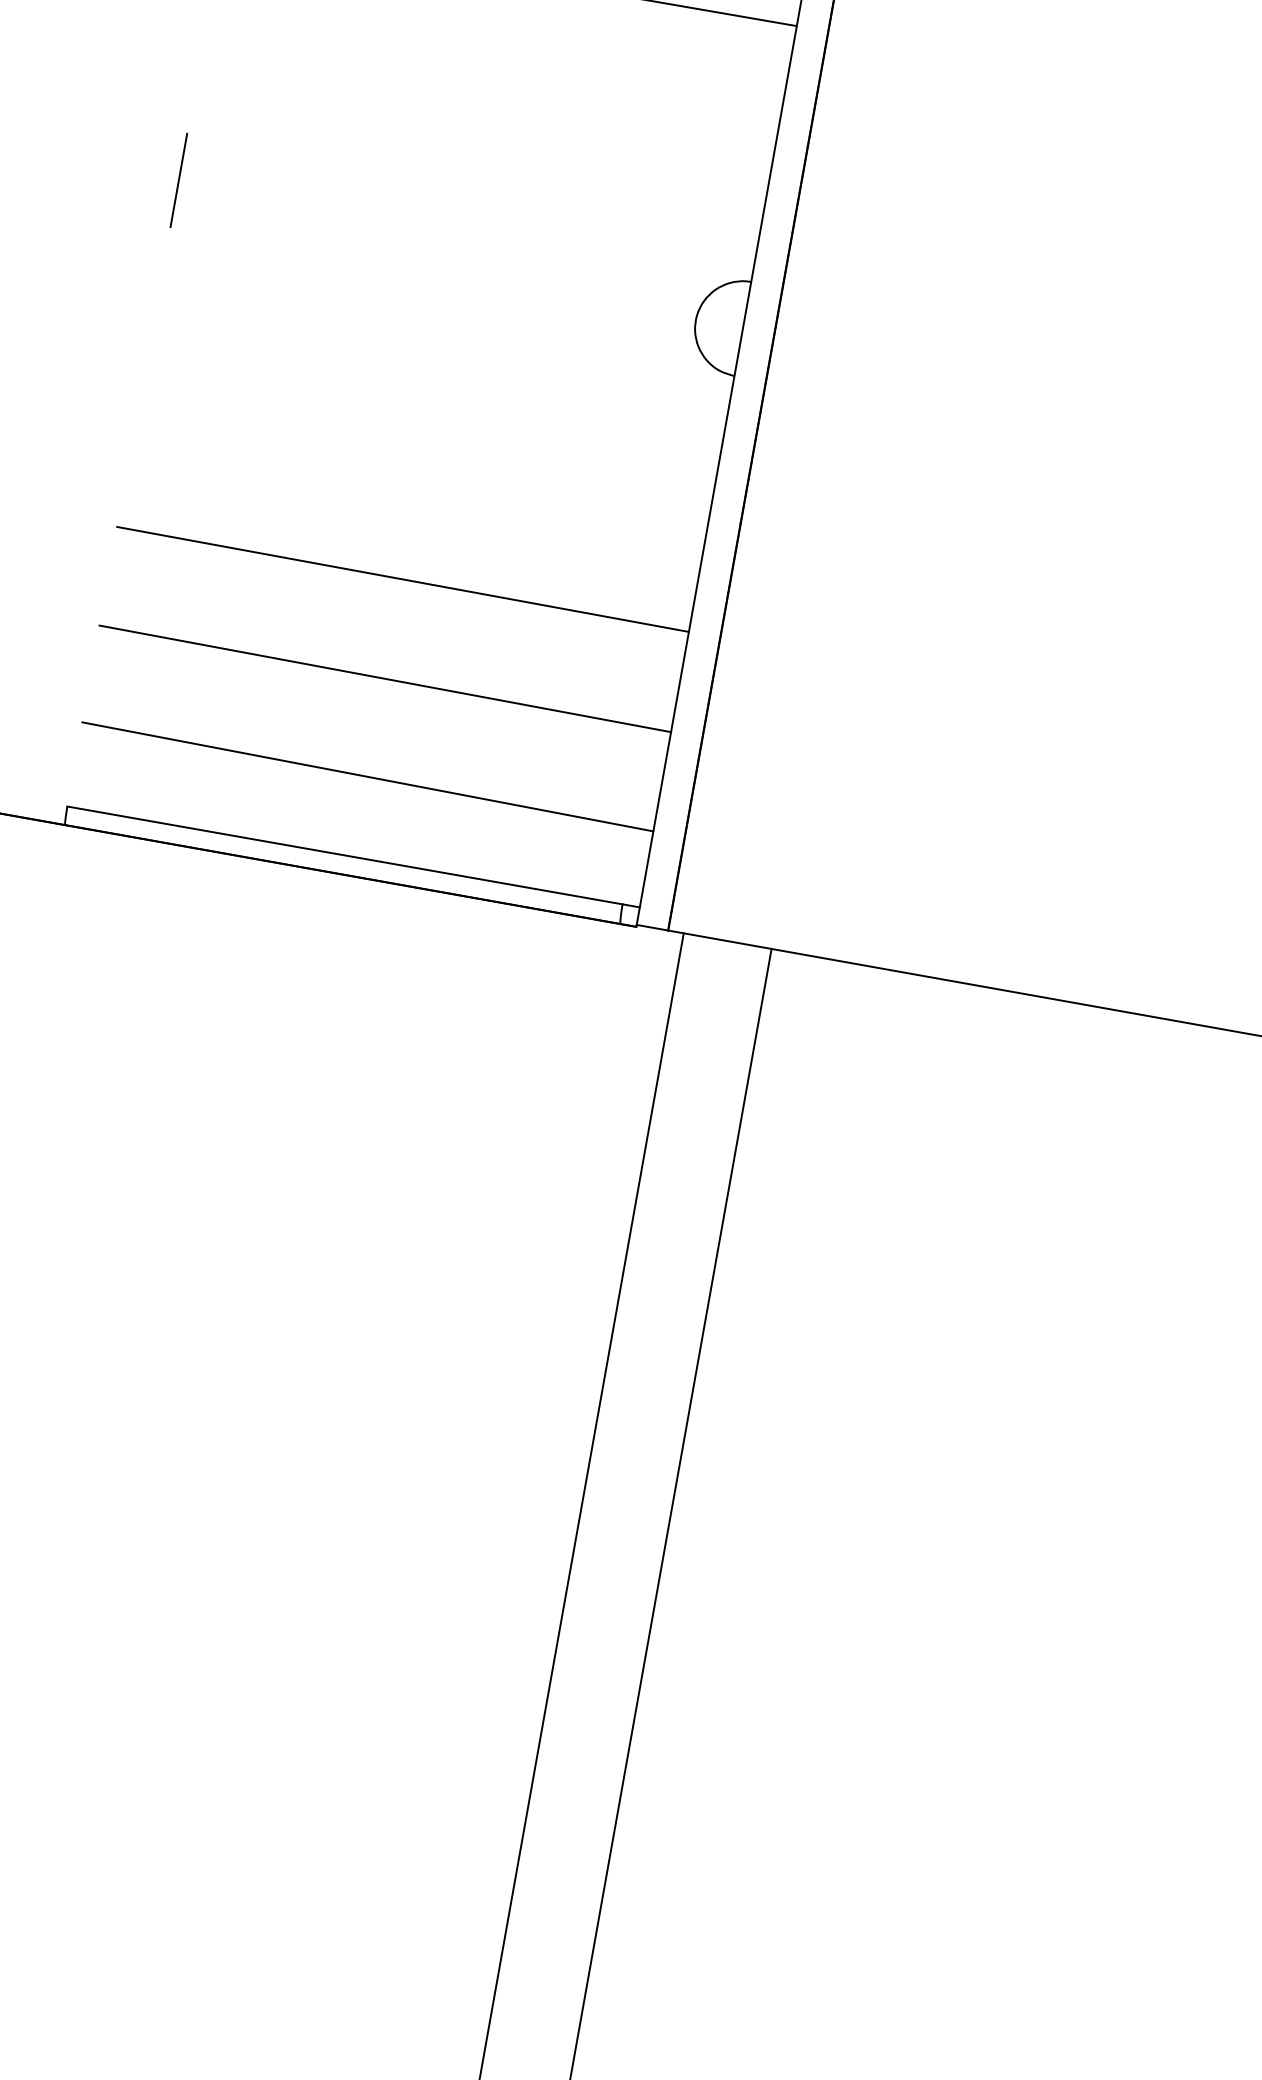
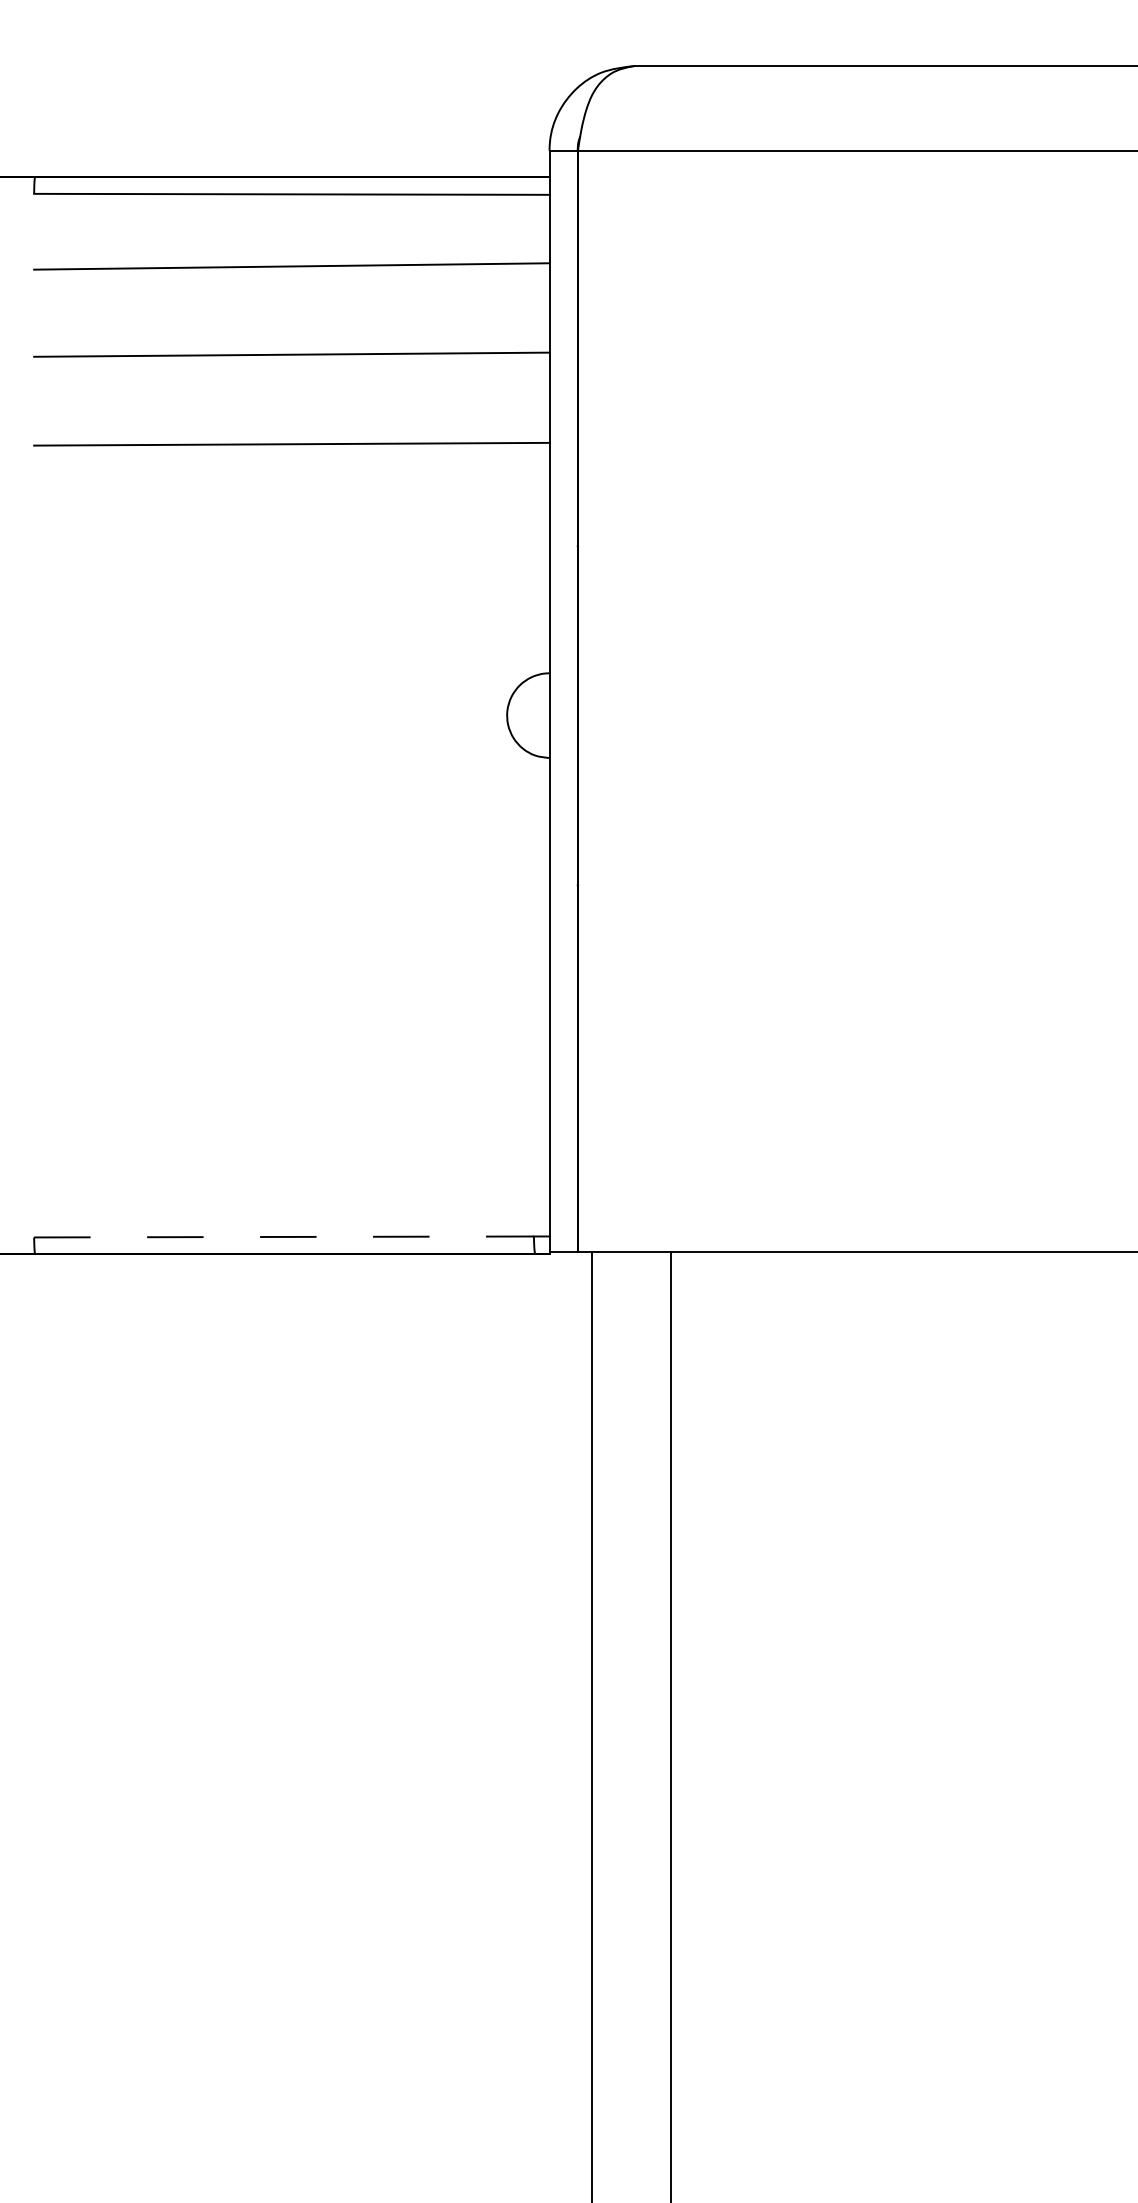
line: (178, 180) -> (33, 673), removed
line: (402, 578) -> (291, 986), removed
line: (384, 678) -> (291, 1076), removed
line: (367, 776) -> (291, 1164), removed
line: (345, 855) -> (284, 1236), solid -> dashed

